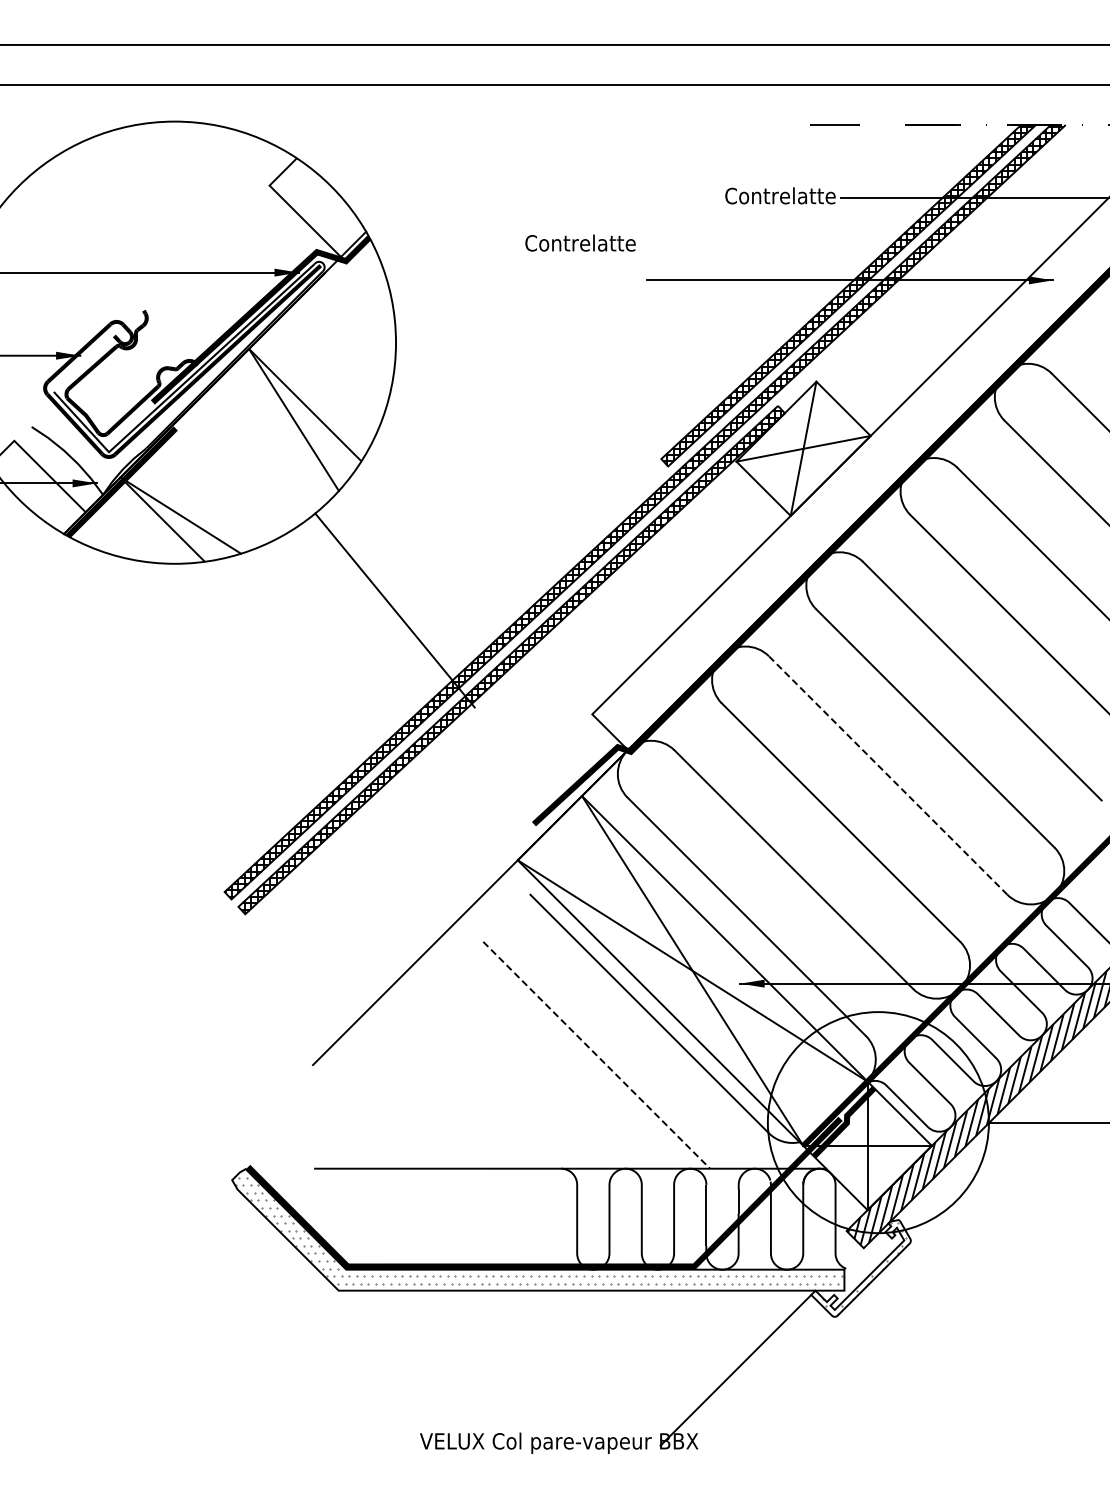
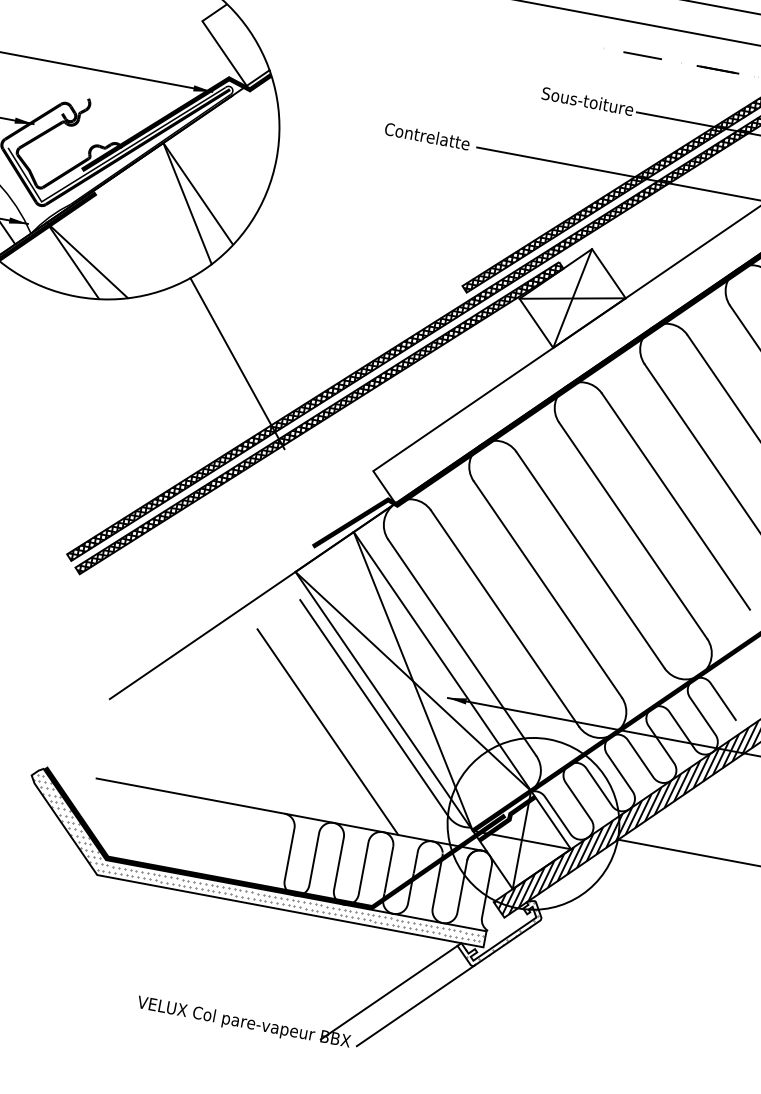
text: (770, 195) -> (583, 100), Contrelatte -> Sous-toiture
text: (580, 242) -> (427, 135), moved
line: (888, 775) -> (590, 560), dashed -> solid
line: (597, 1055) -> (328, 732), dashed -> solid
line: (772, 1380) -> (415, 1005), added

